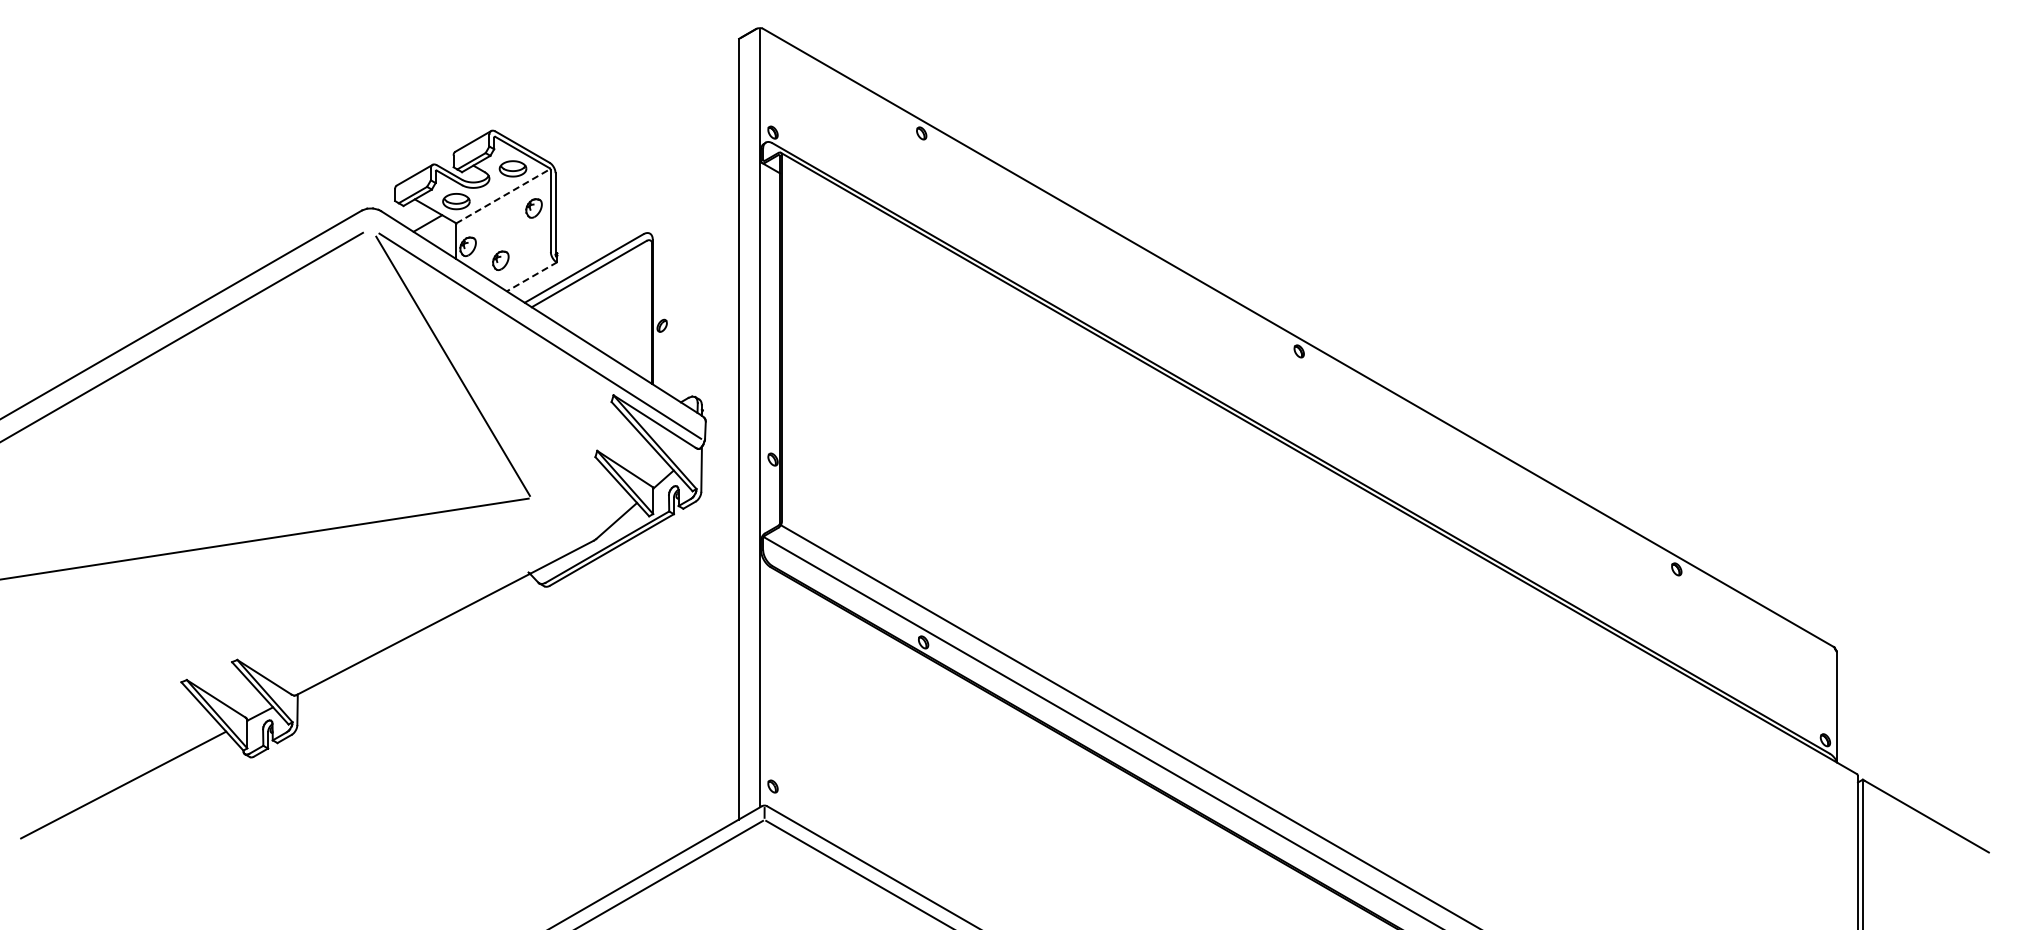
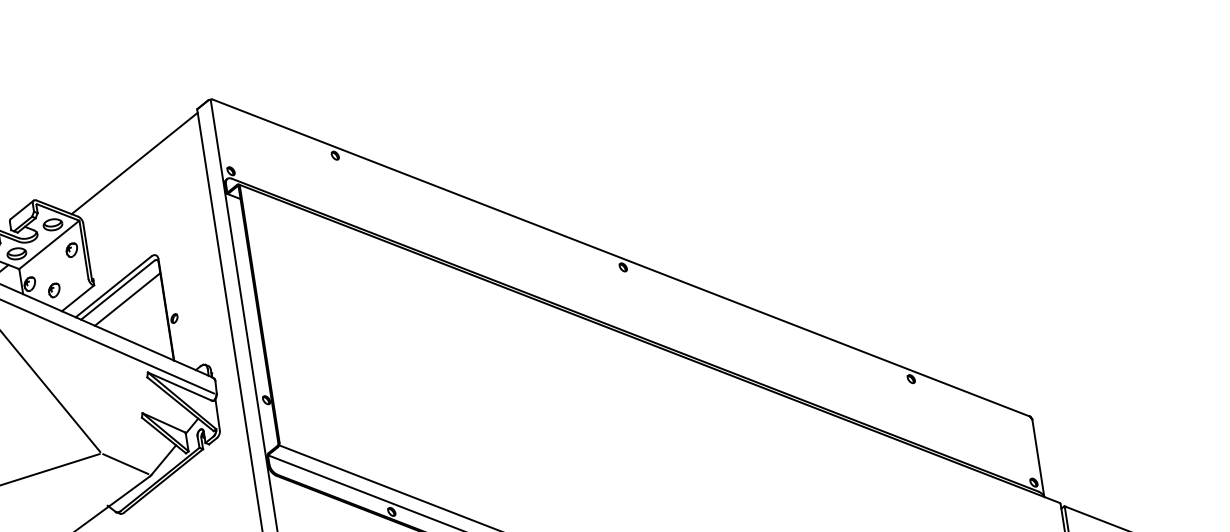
line: (640, 100) -> (134, 163), added
line: (503, 196) -> (49, 245), dashed -> solid
line: (531, 276) -> (77, 298), dashed -> solid
line: (600, 288) -> (127, 299), added
line: (562, 517) -> (125, 463), added

